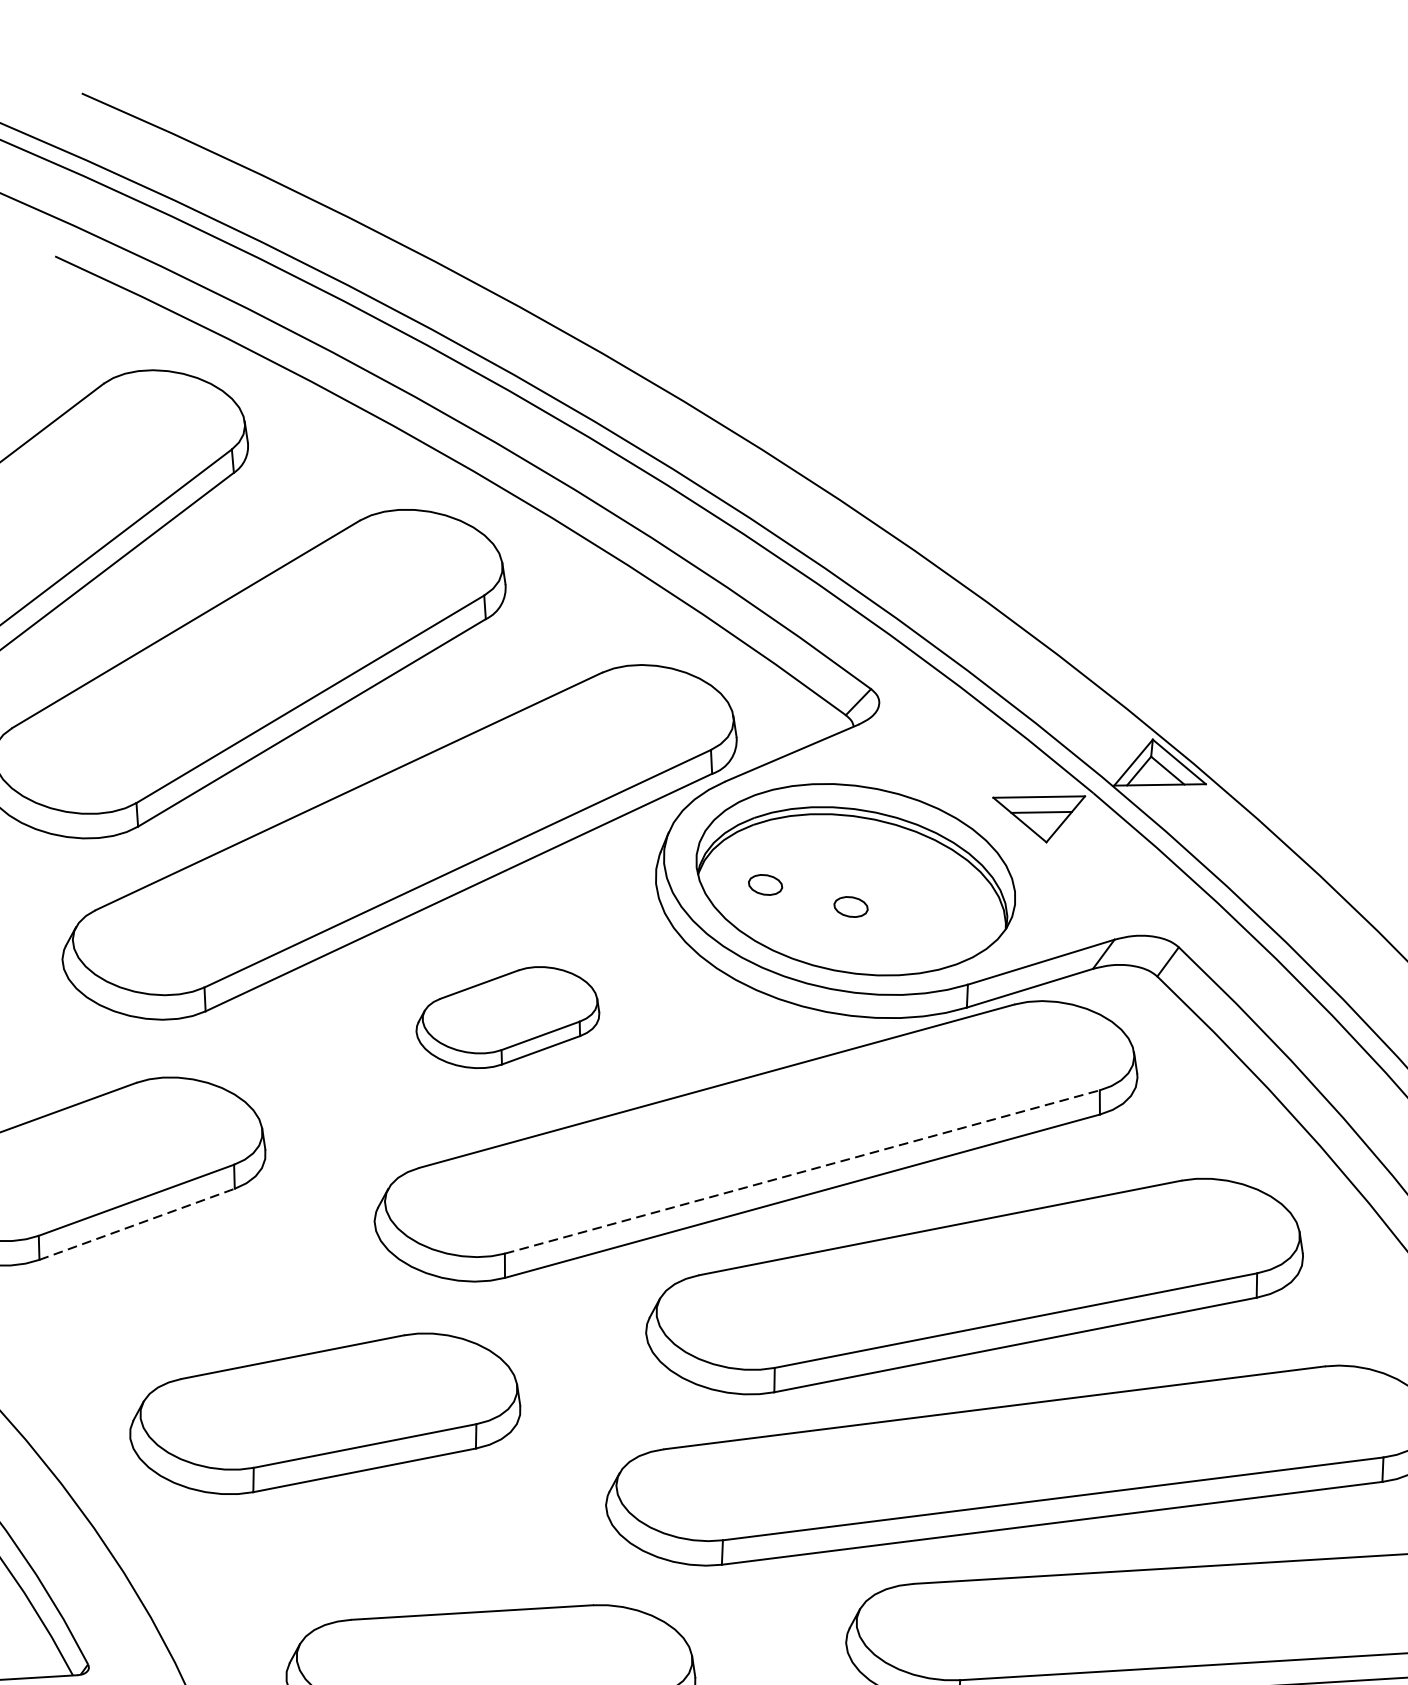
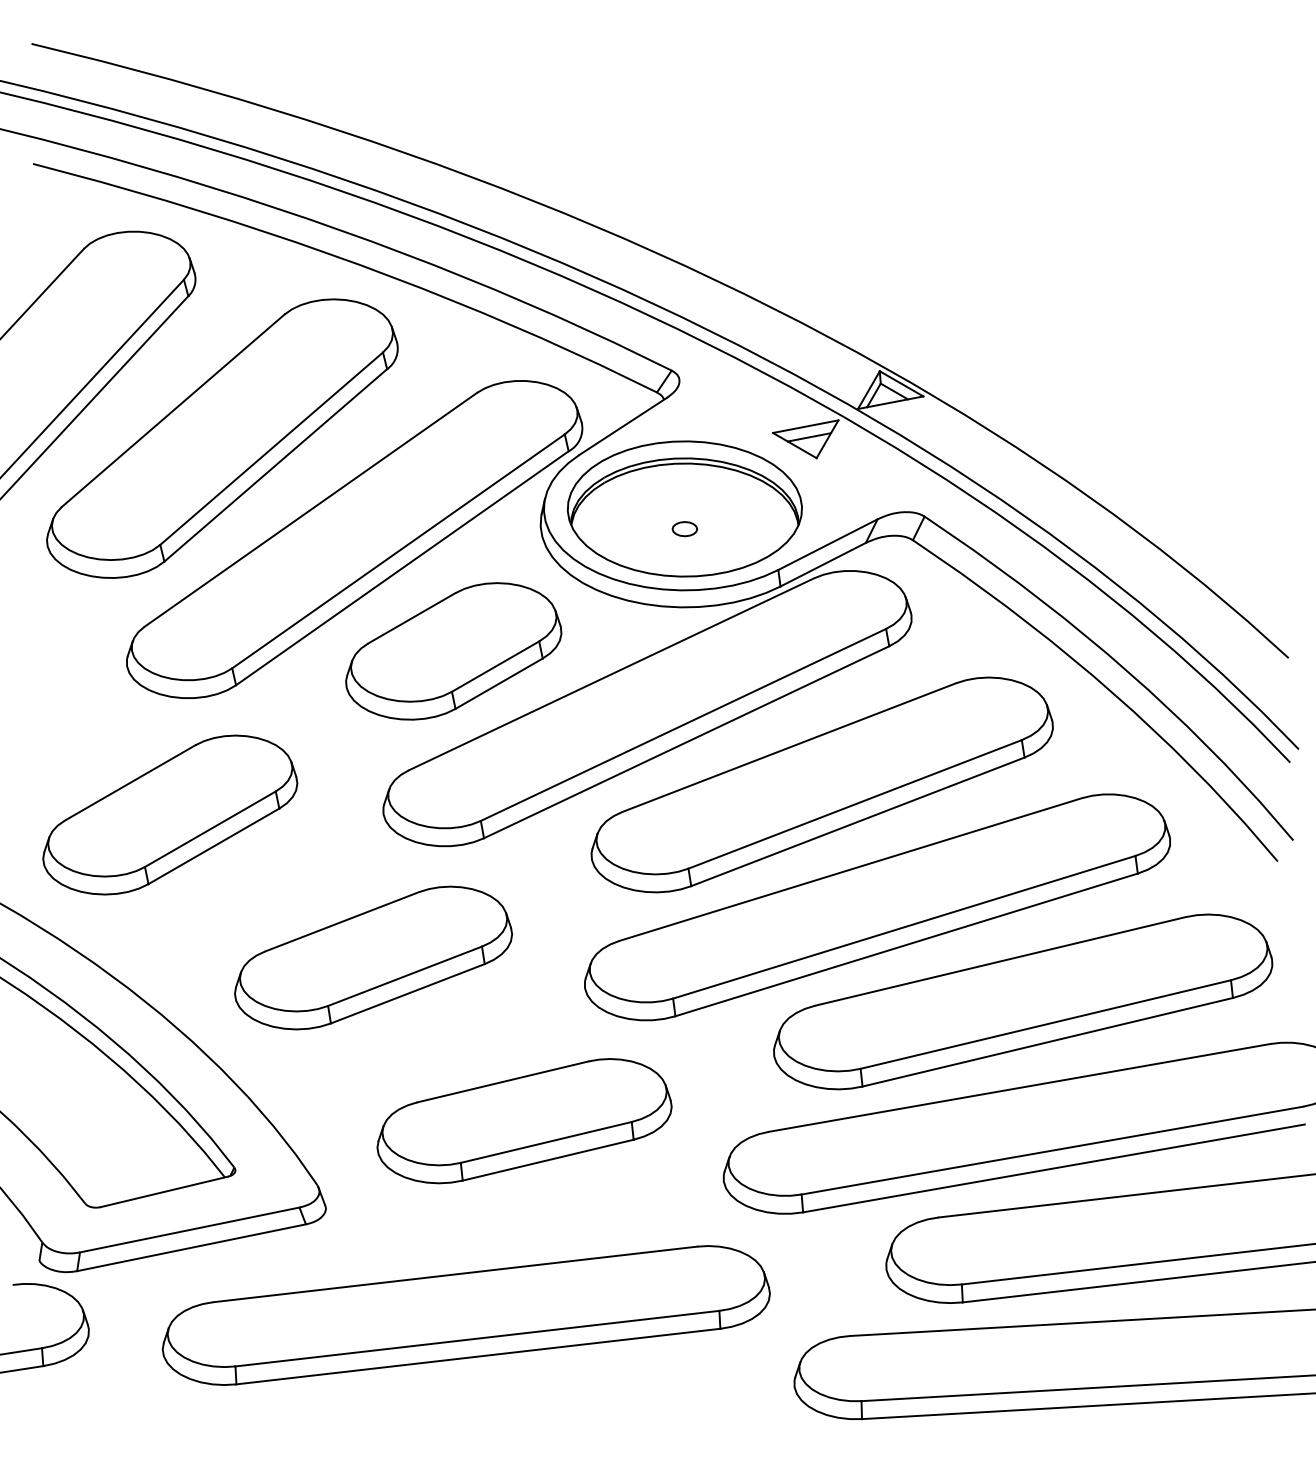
part: (764, 885) -> (620, 524), removed
part: (508, 1017) -> (453, 651), size x1.67
line: (802, 1171) -> (683, 724), dashed -> solid
line: (136, 1224) -> (213, 846), dashed -> solid

